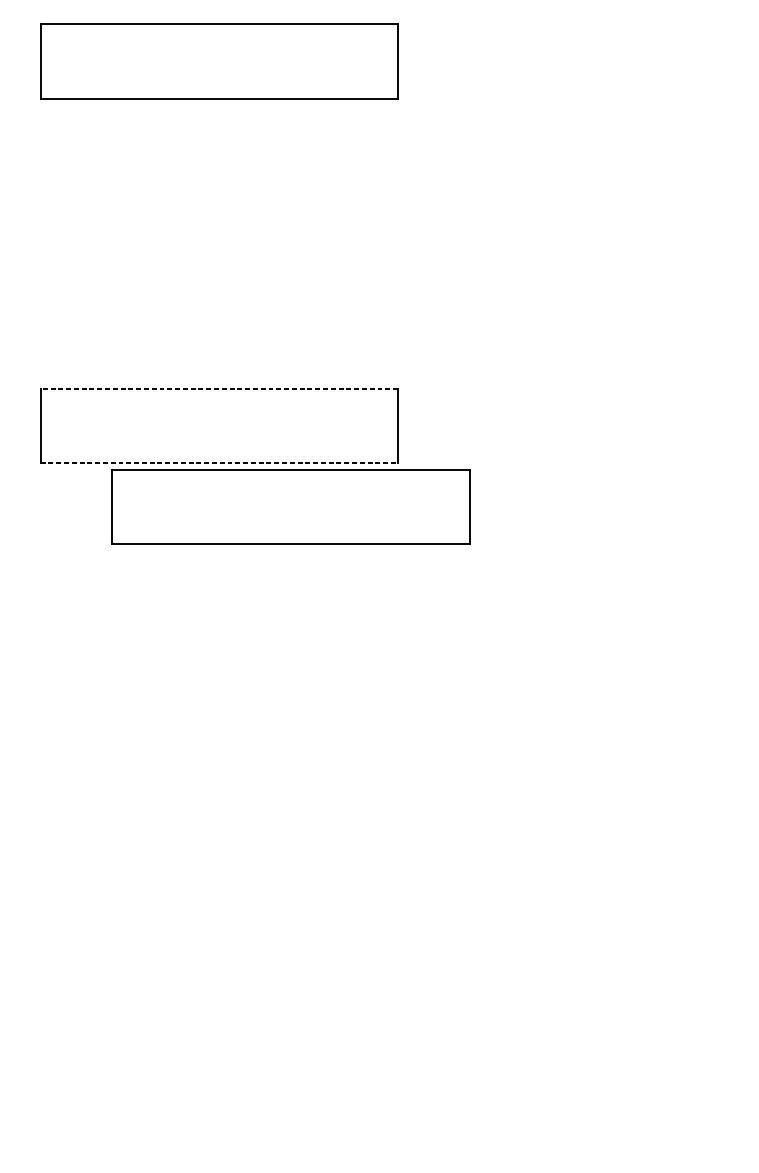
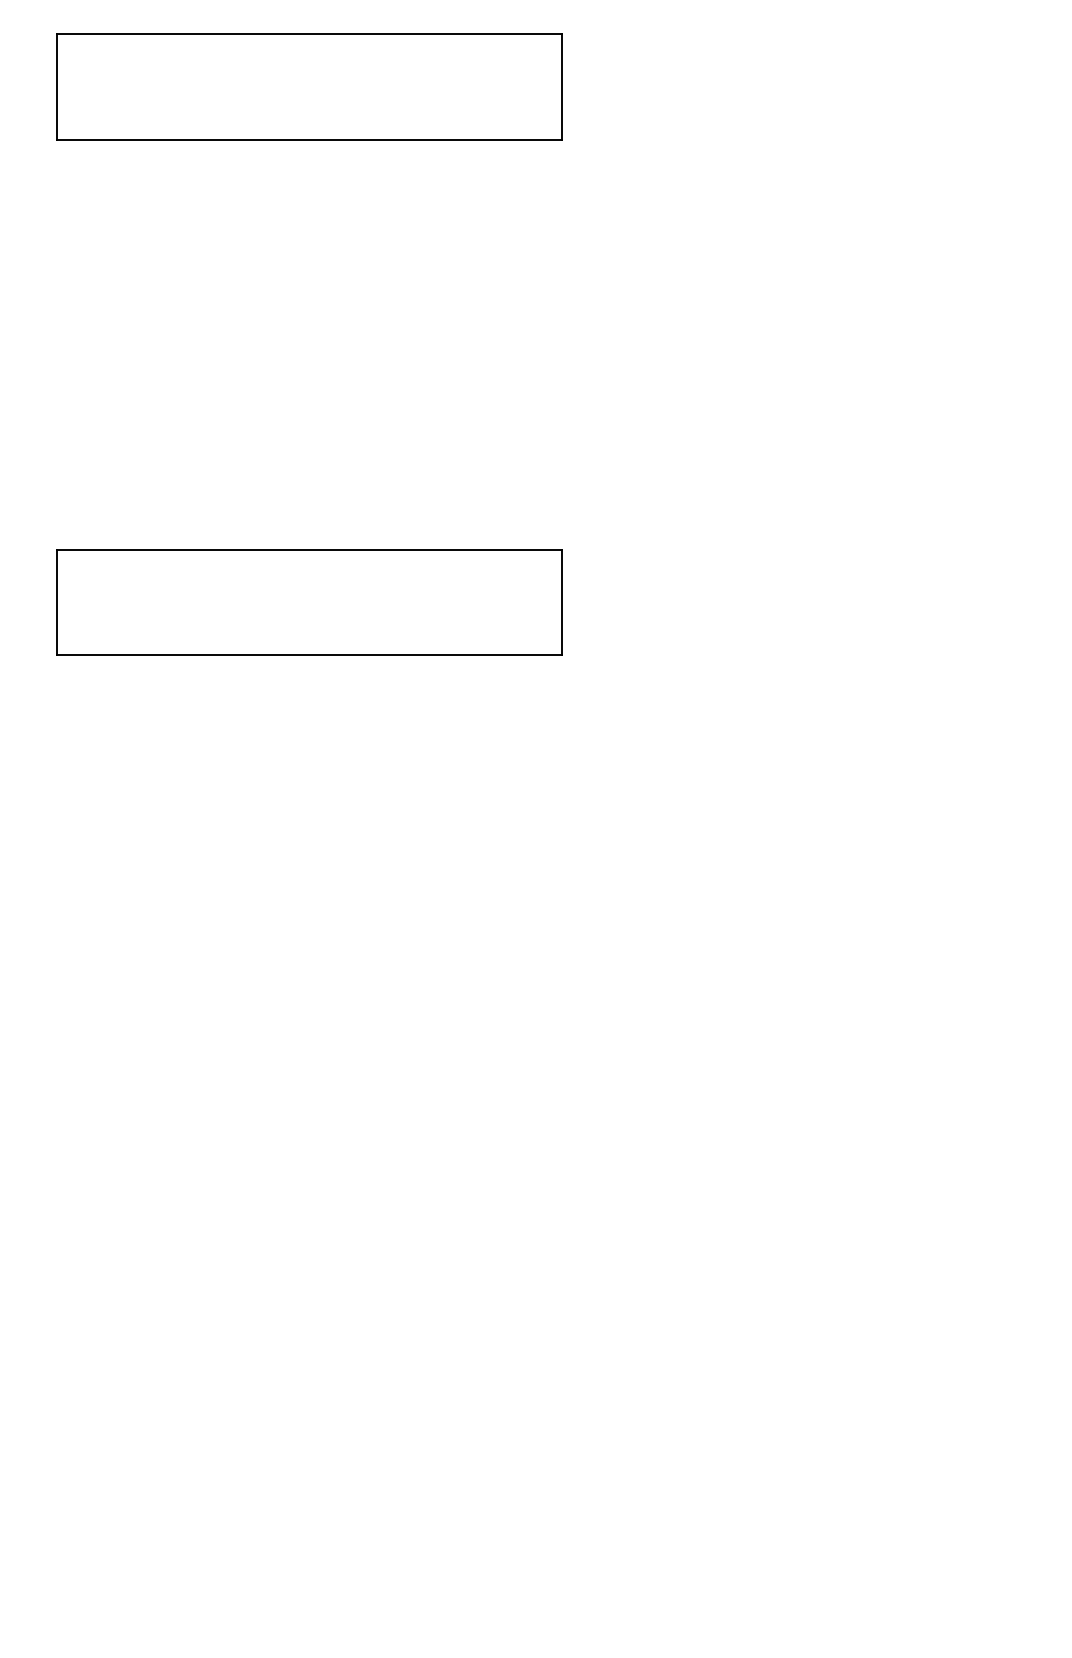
line: (219, 388) -> (309, 549), dashed -> solid
line: (219, 463) -> (310, 655), dashed -> solid
part: (290, 506) -> (410, 716), removed

